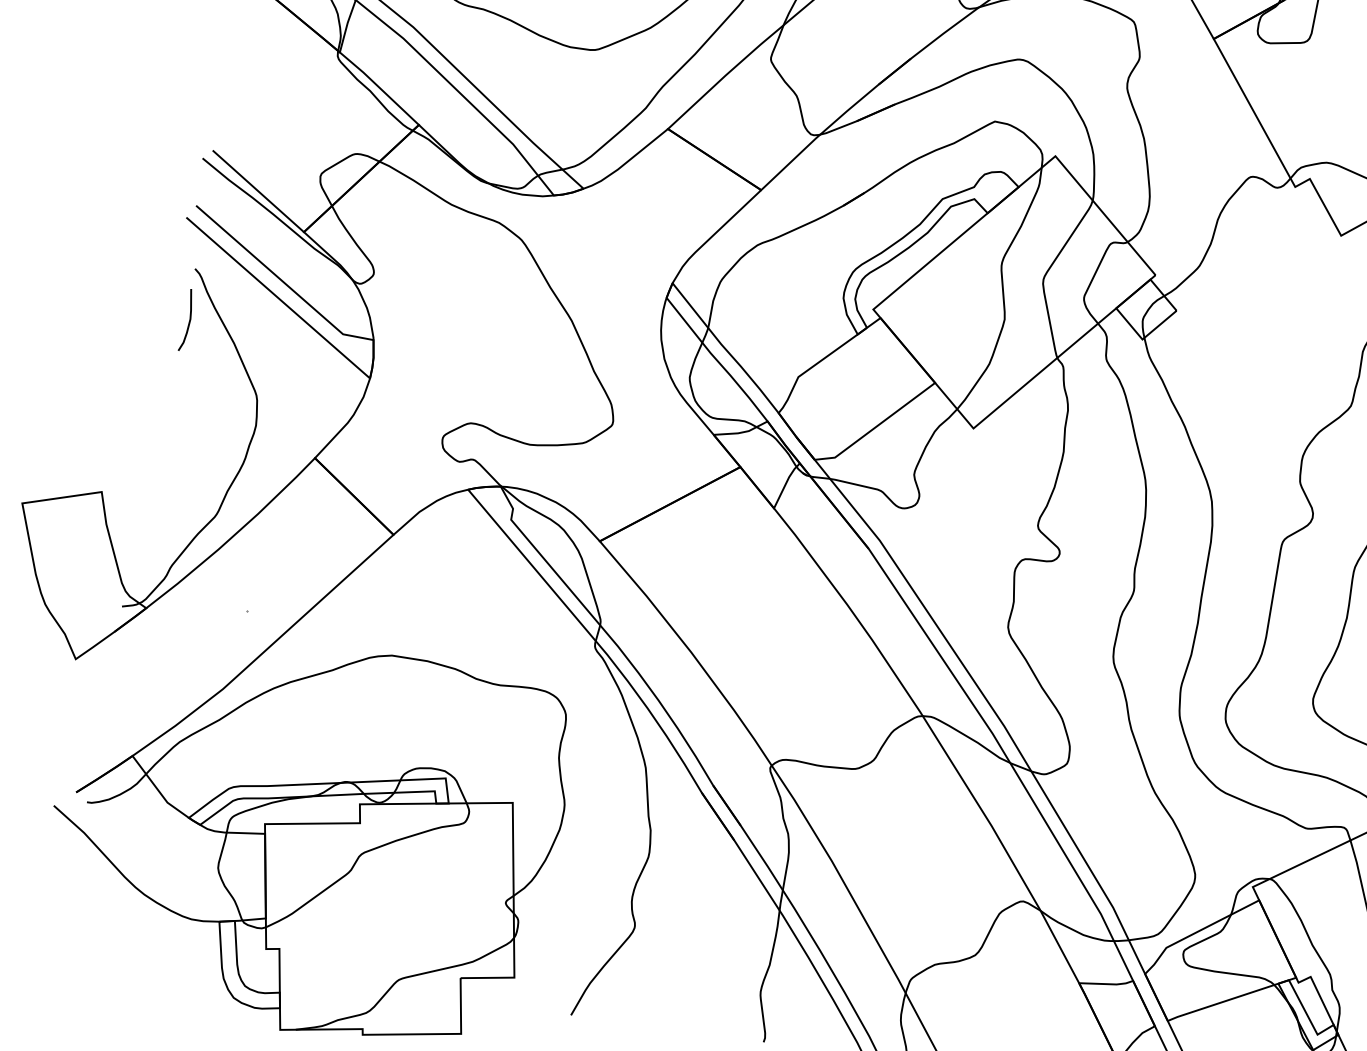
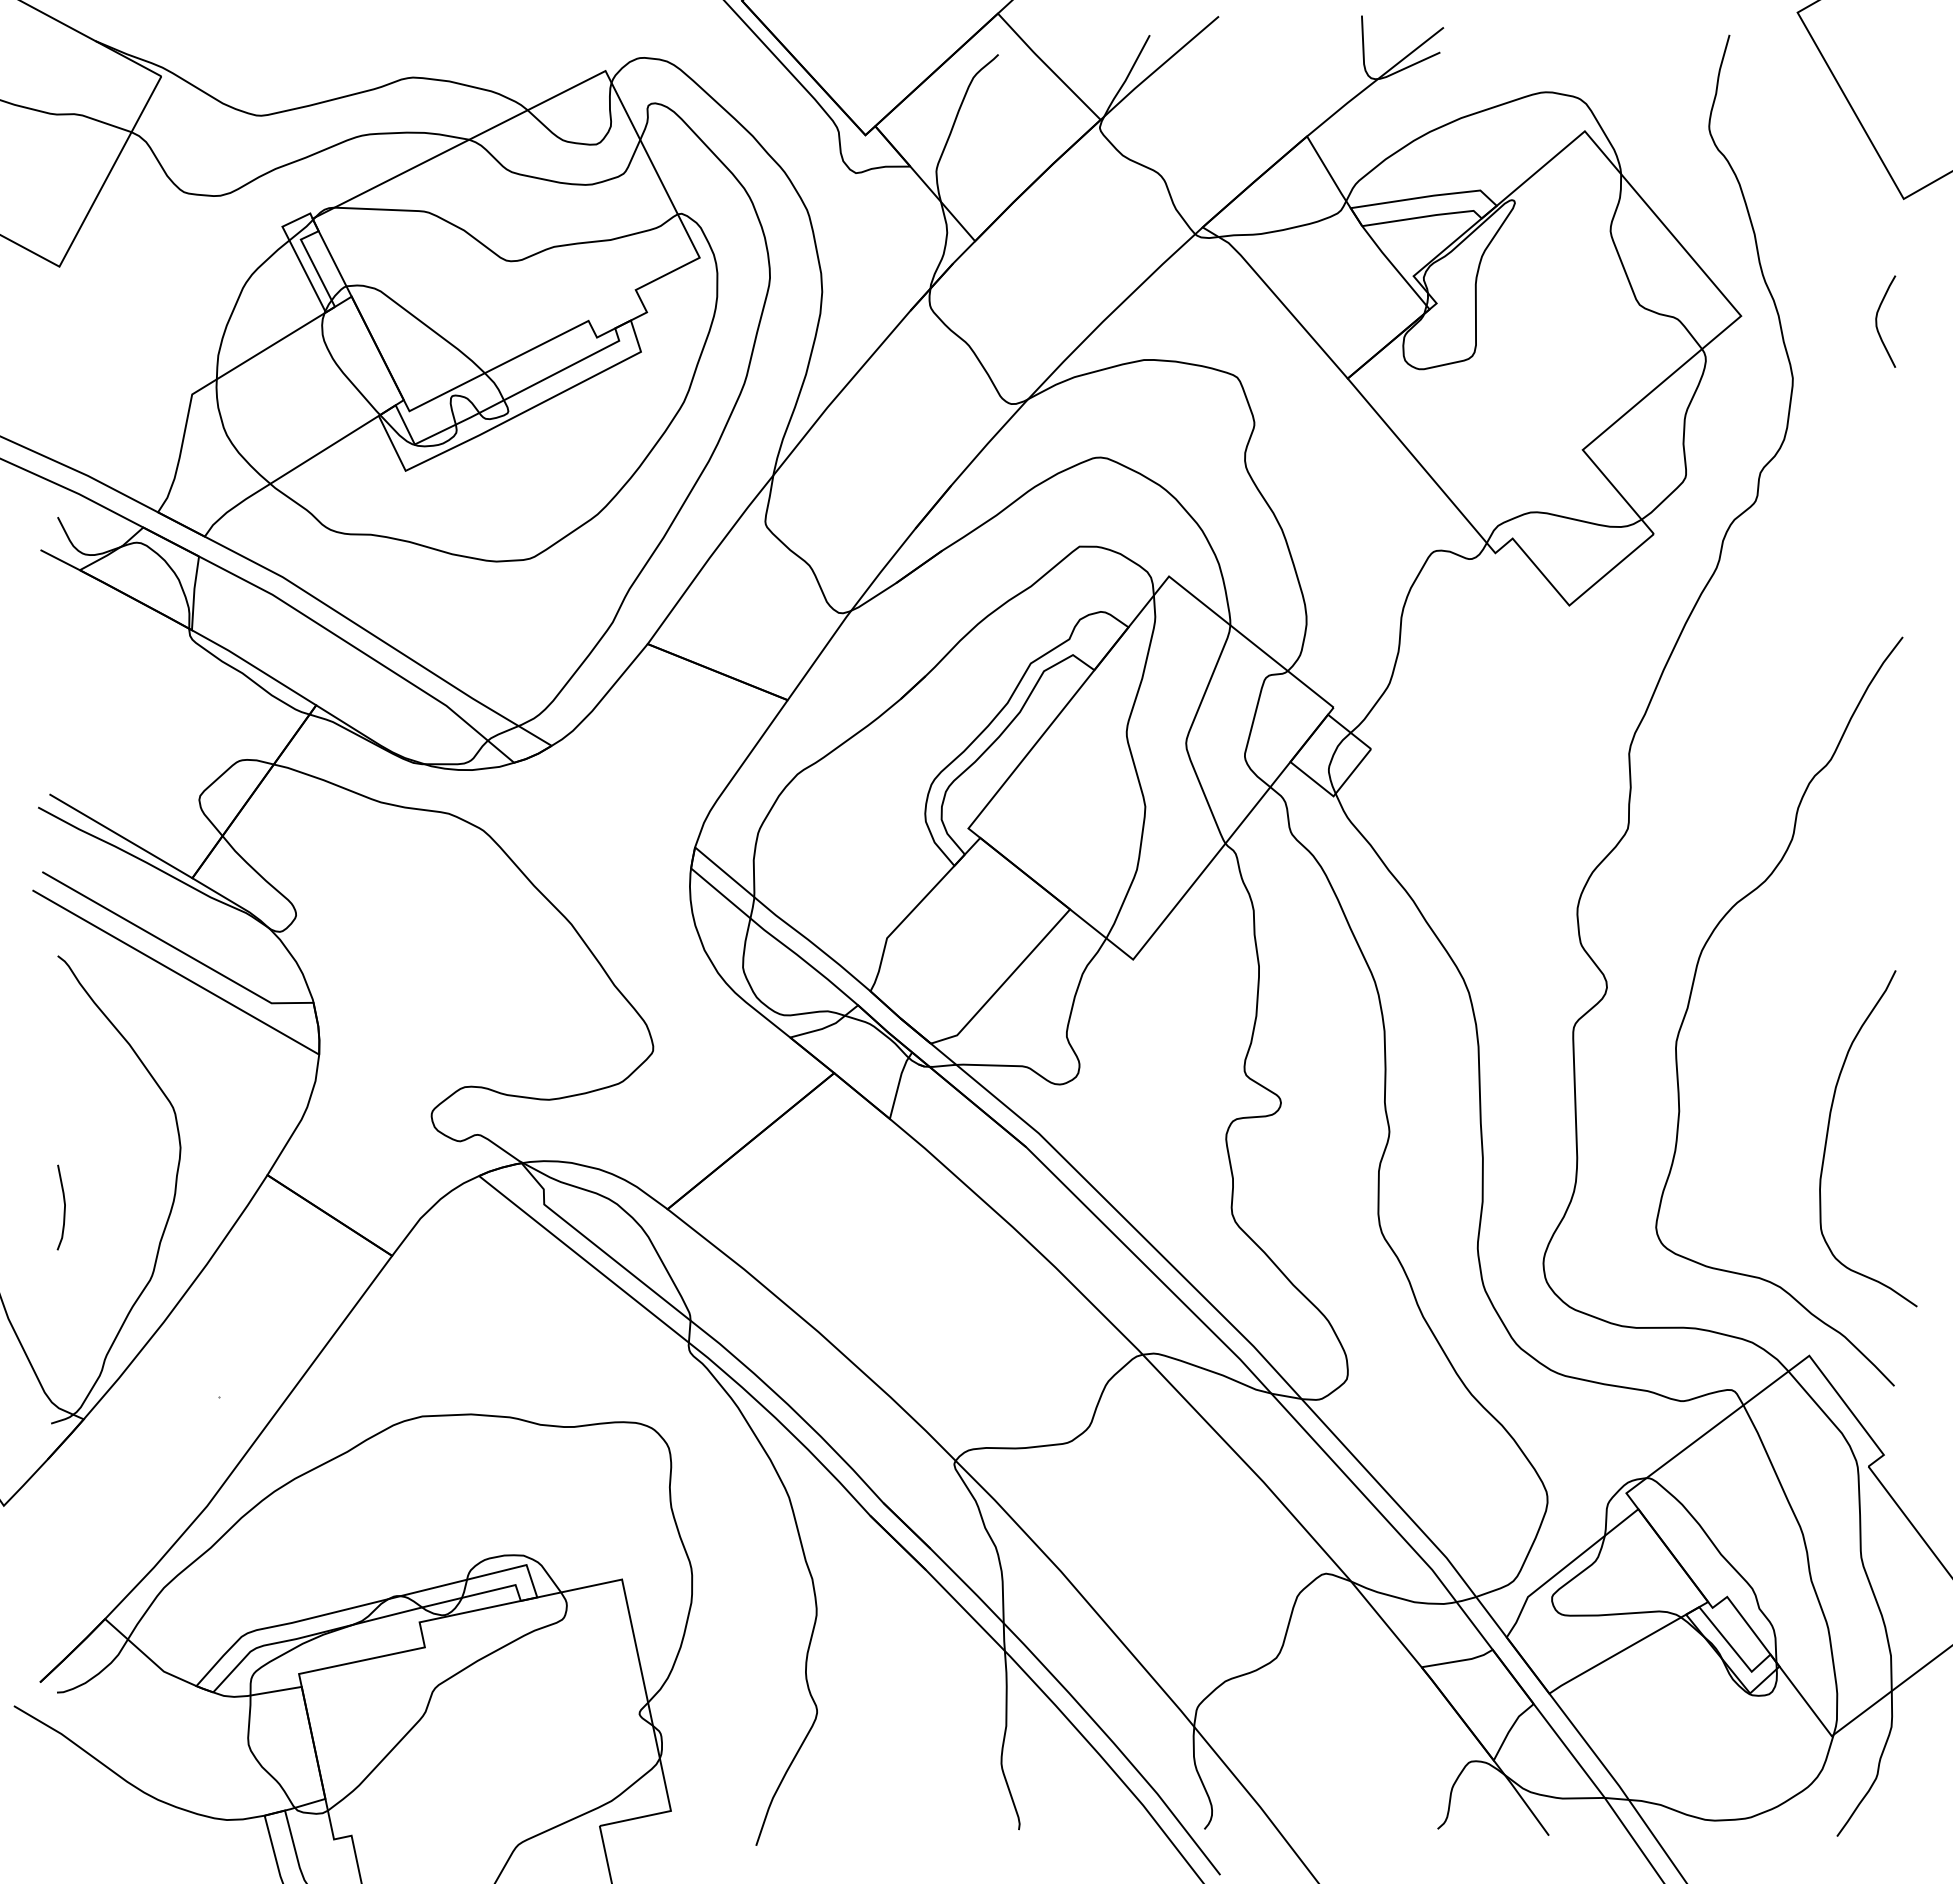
curve: (189, 320) -> (64, 1207), moved

